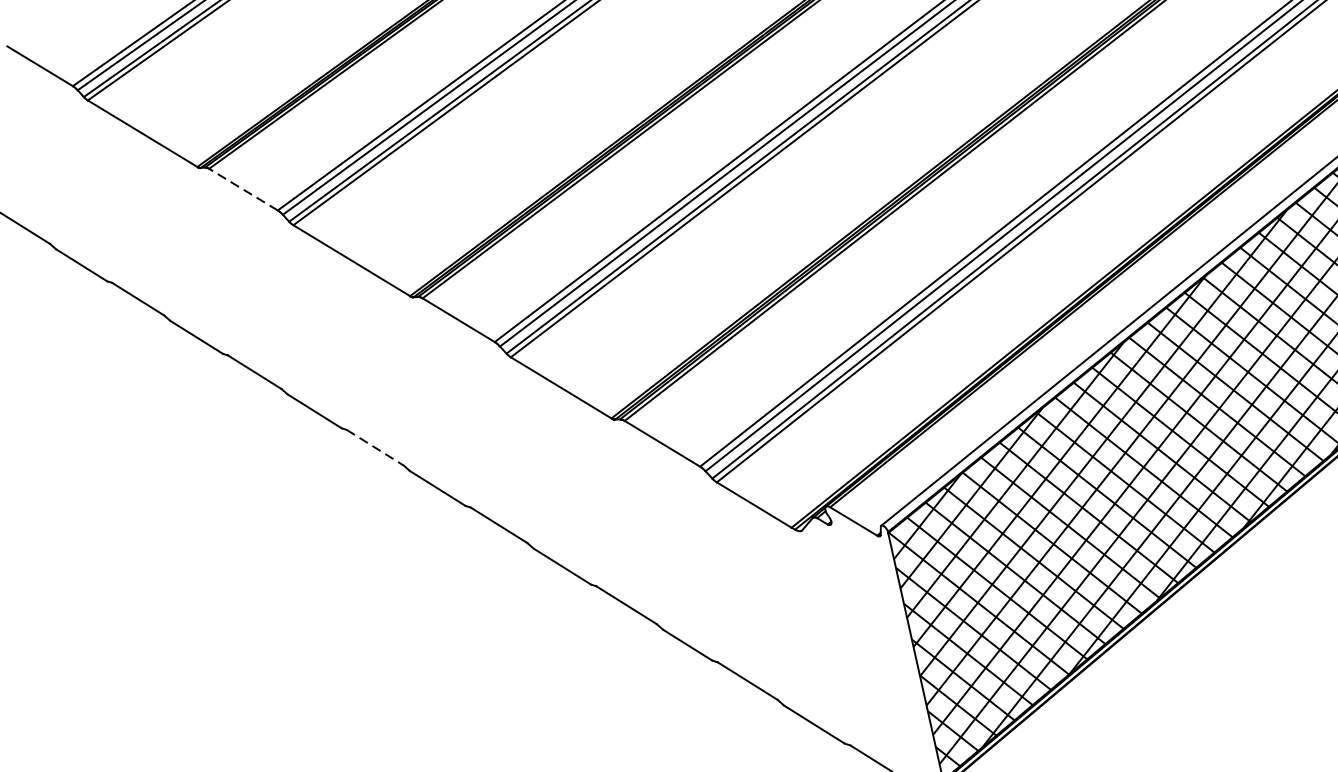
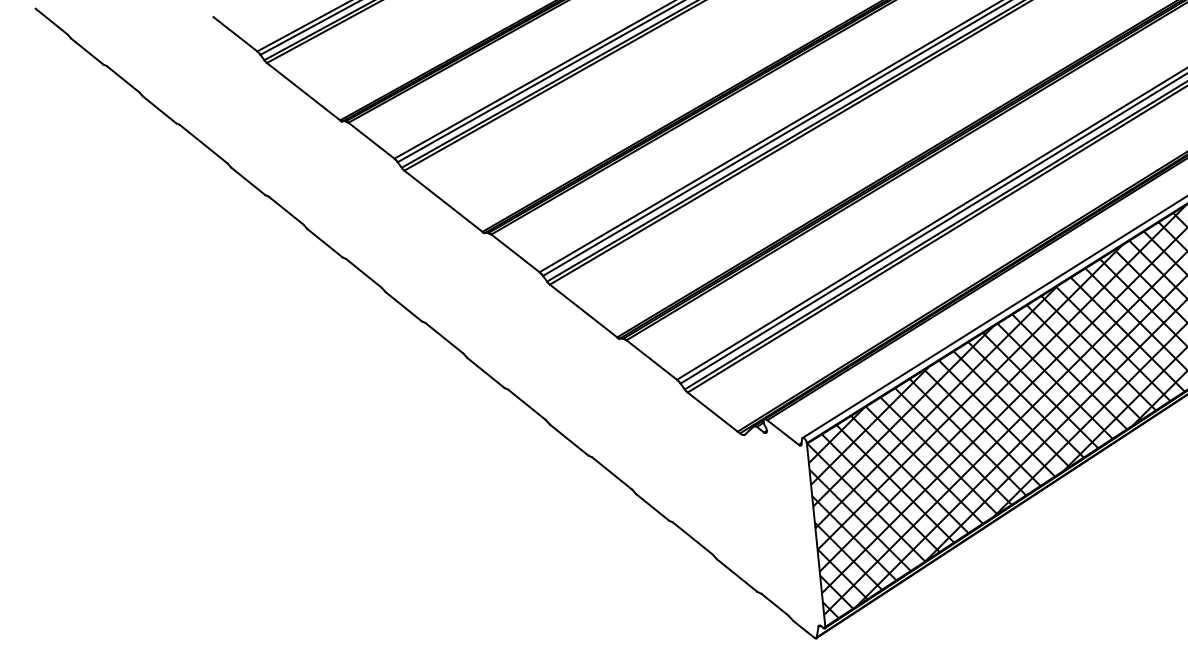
line: (243, 189) -> (371, 140), dashed -> solid
line: (375, 448) -> (444, 338), dashed -> solid

